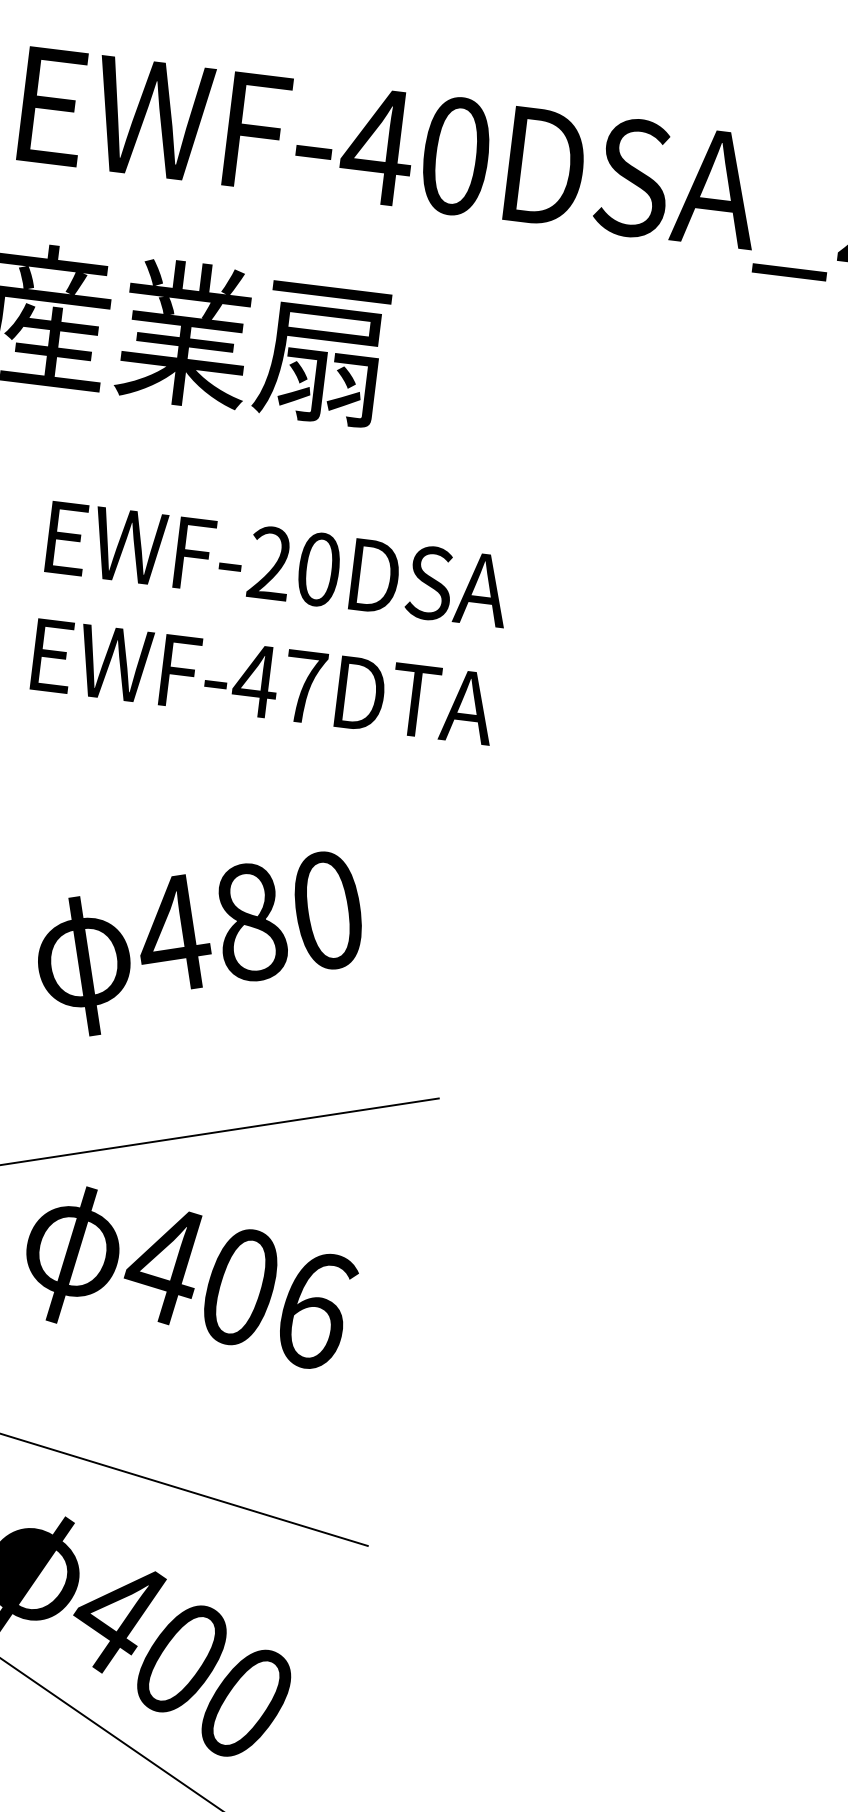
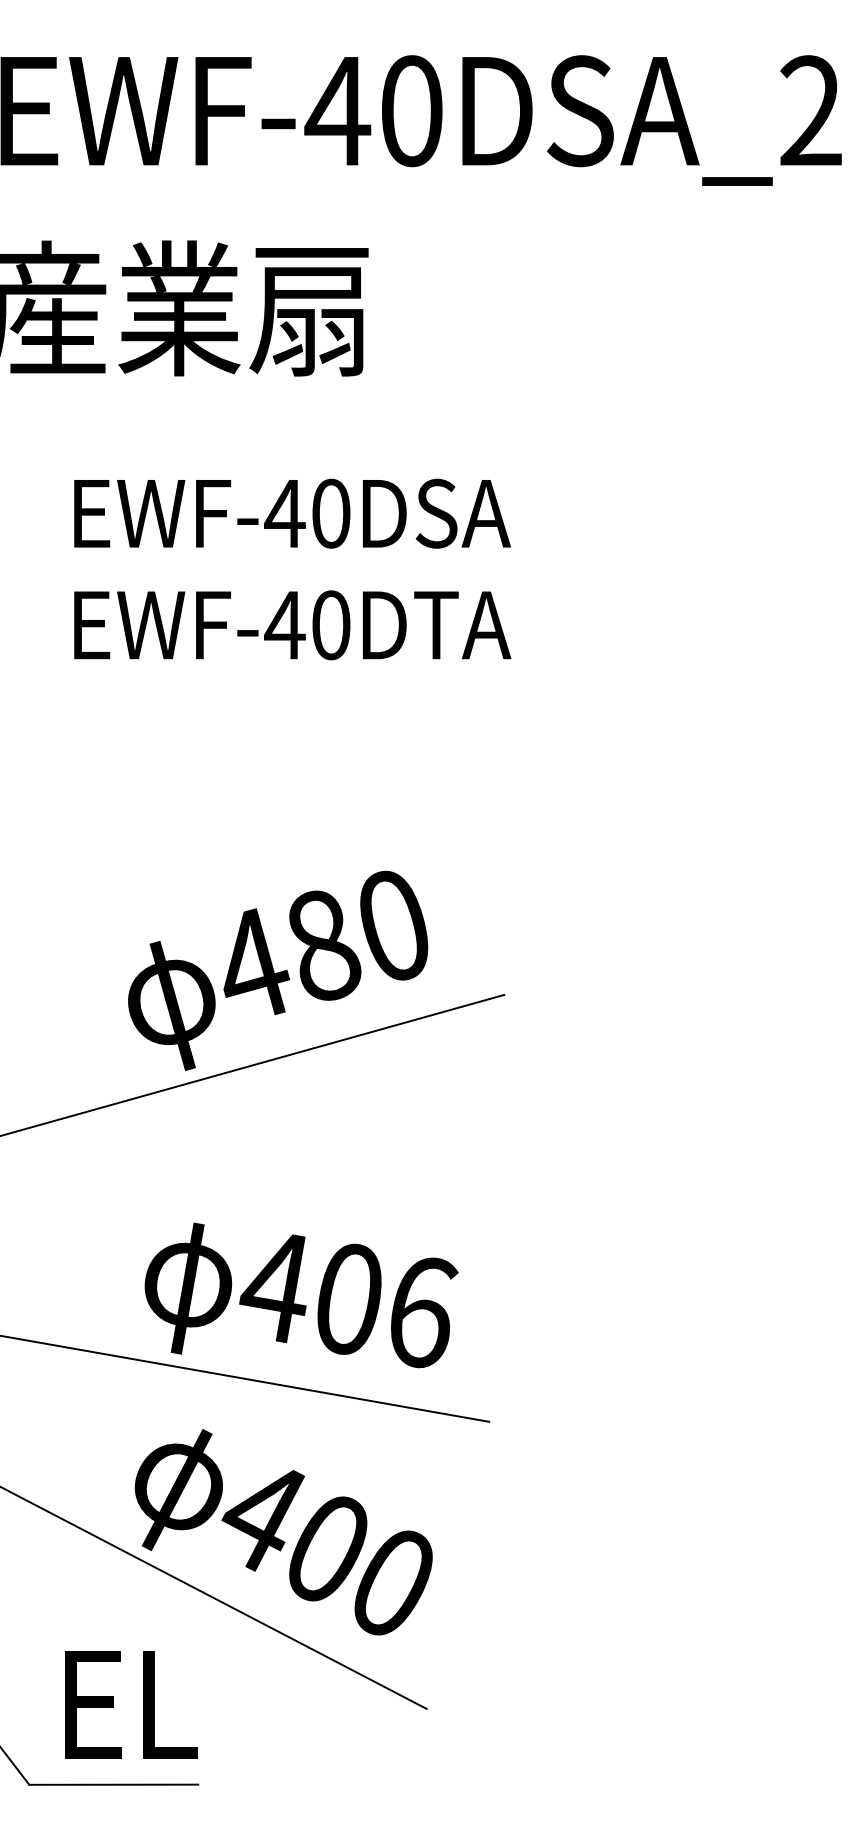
text: (269, 562) -> (284, 512), EWF-20DSA -> EWF-40DSA
text: (304, 687) -> (331, 625), EWF-47DTA -> EWF-40DTA
text: (200, 942) -> (278, 970), moved
text: (190, 1276) -> (301, 1295), moved

